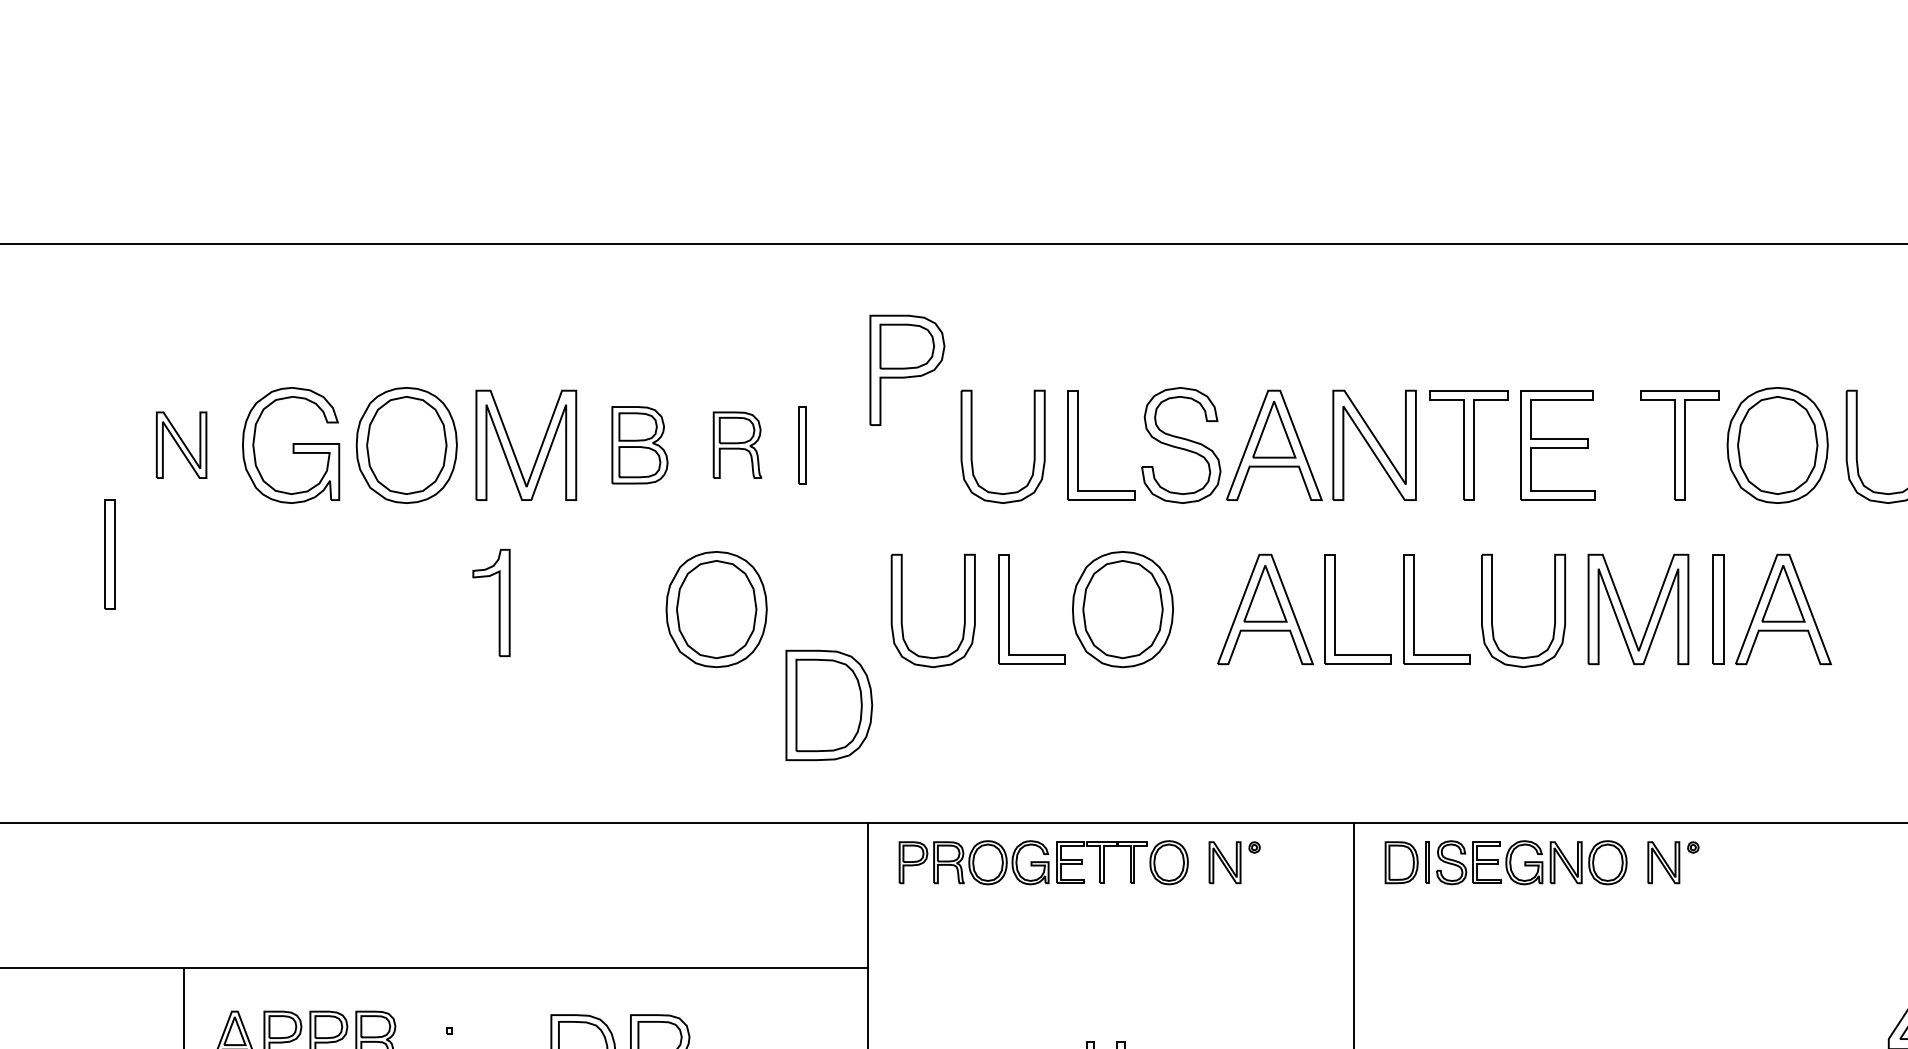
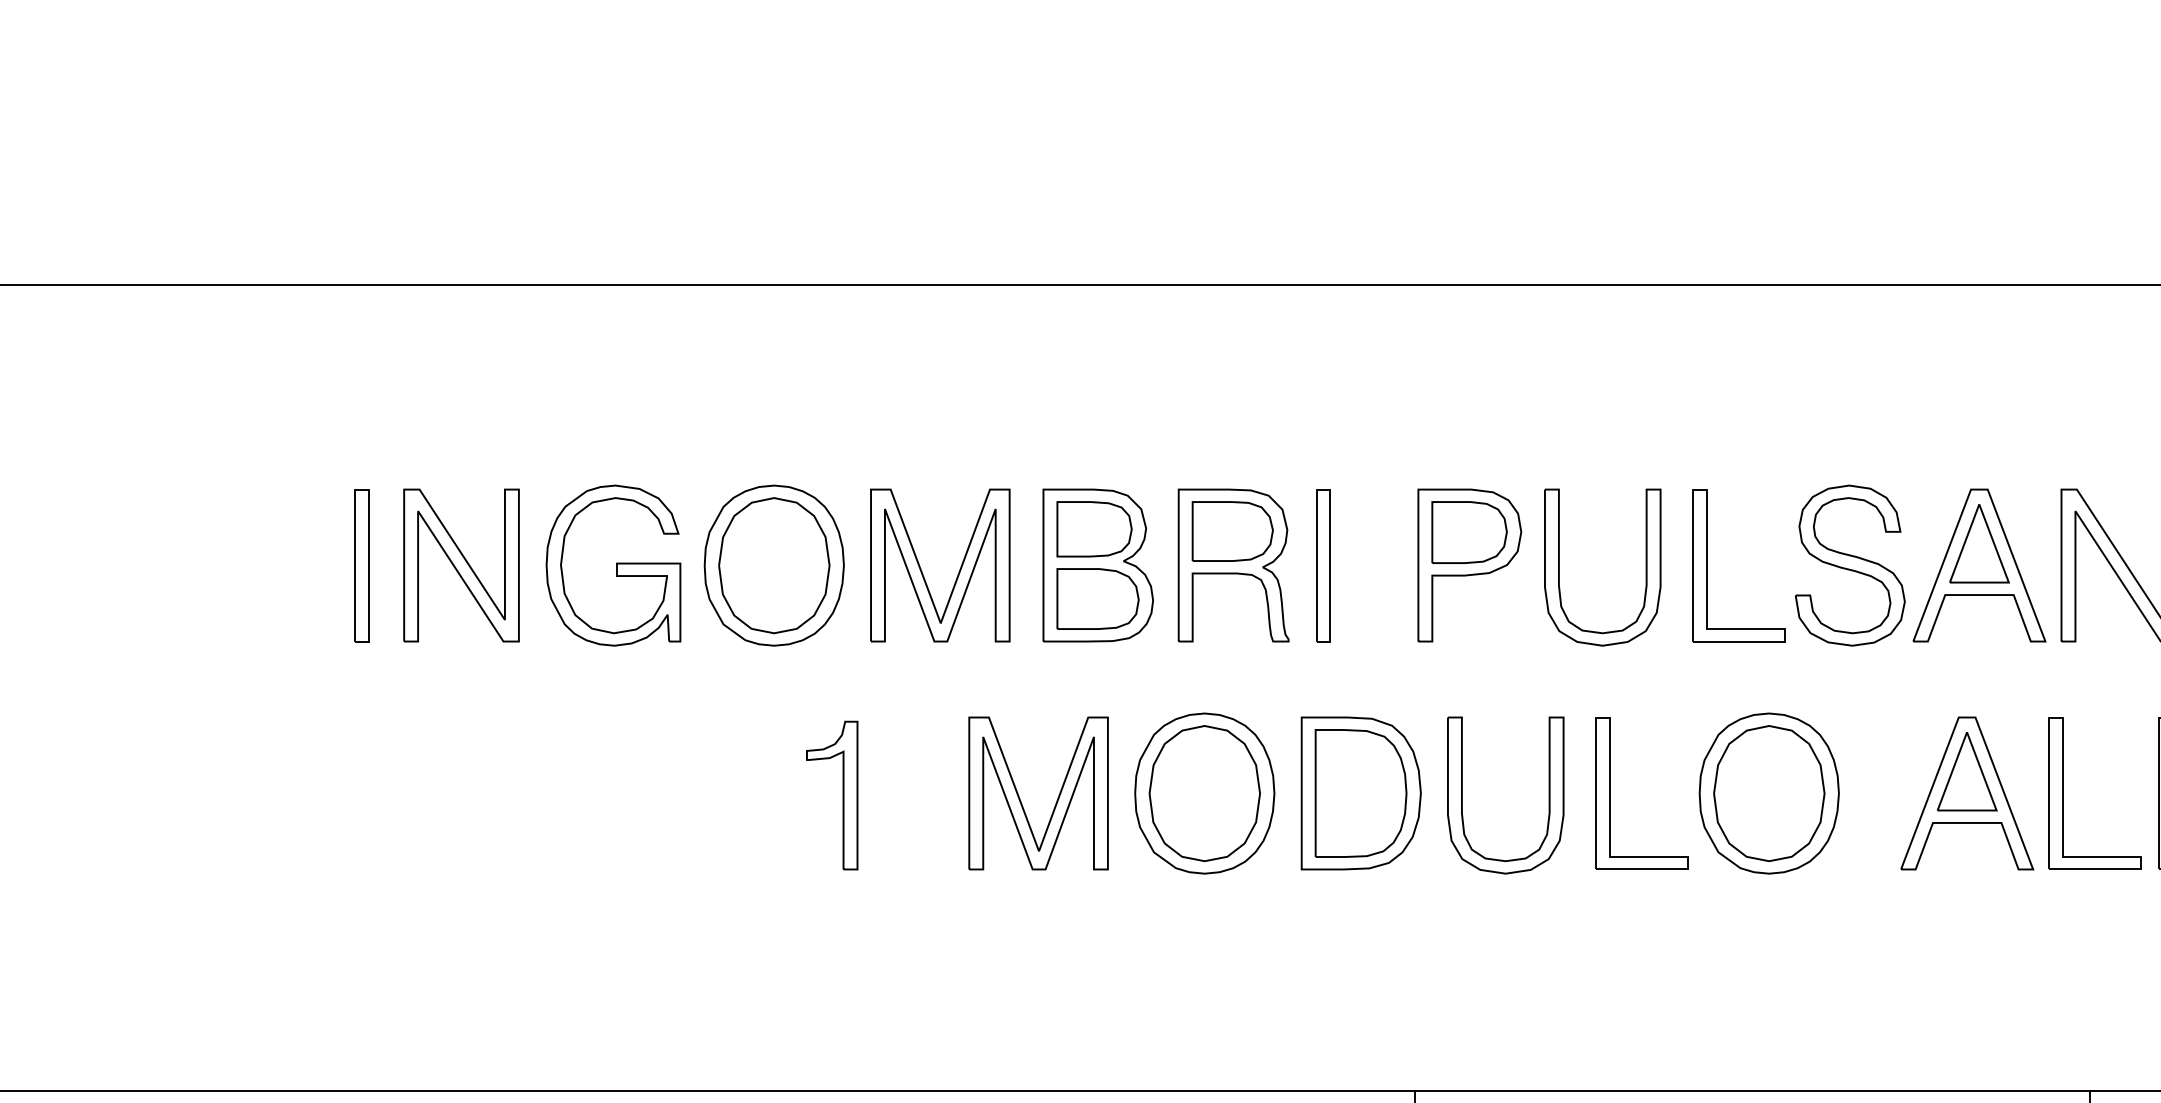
part: (907, 369) -> (1469, 564), moved
part: (181, 444) -> (461, 564), size x1.67
part: (639, 444) -> (1097, 564), size x1.43
part: (737, 444) -> (1233, 564), size x1.67
part: (801, 445) -> (1322, 565), size x1.43
part: (109, 554) -> (361, 565), moved
part: (498, 602) -> (841, 794), moved
part: (584, 613) -> (1021, 799), added
part: (829, 705) -> (1361, 793), moved

